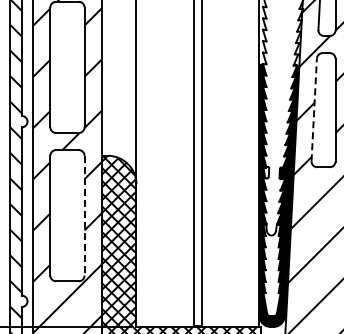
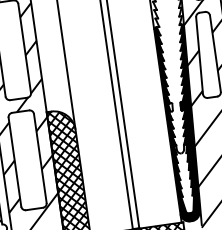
line: (314, 109) -> (199, 55), dashed -> solid
line: (84, 215) -> (40, 158), dashed -> solid

